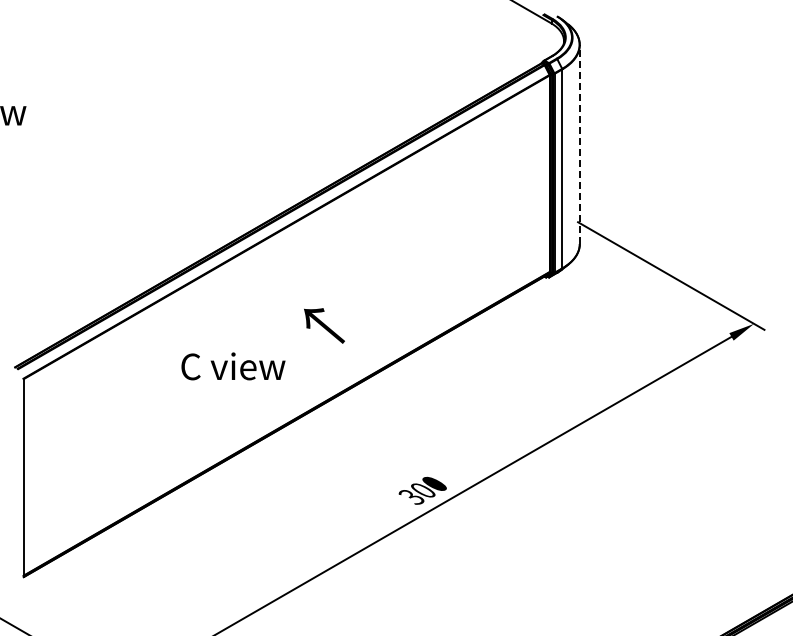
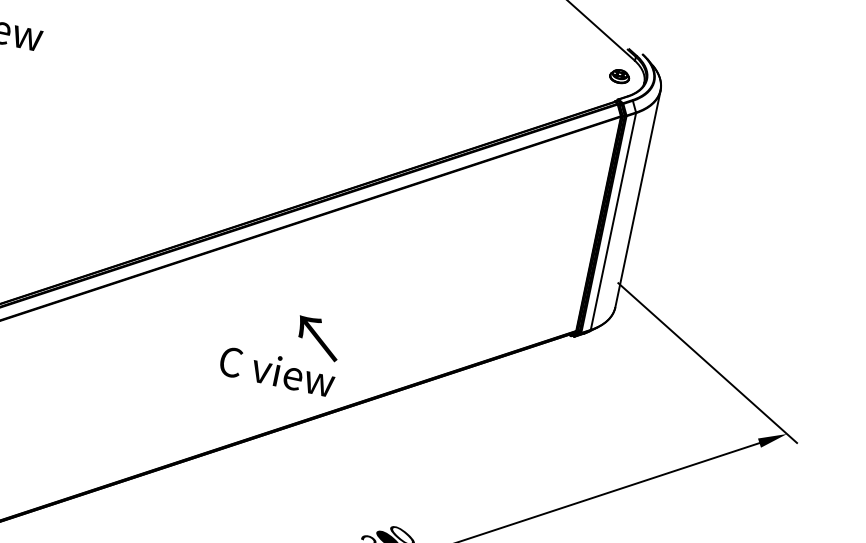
part: (540, 39) -> (619, 75), added
line: (579, 144) -> (637, 198), dashed -> solid
text: (233, 366) -> (277, 371), moved

